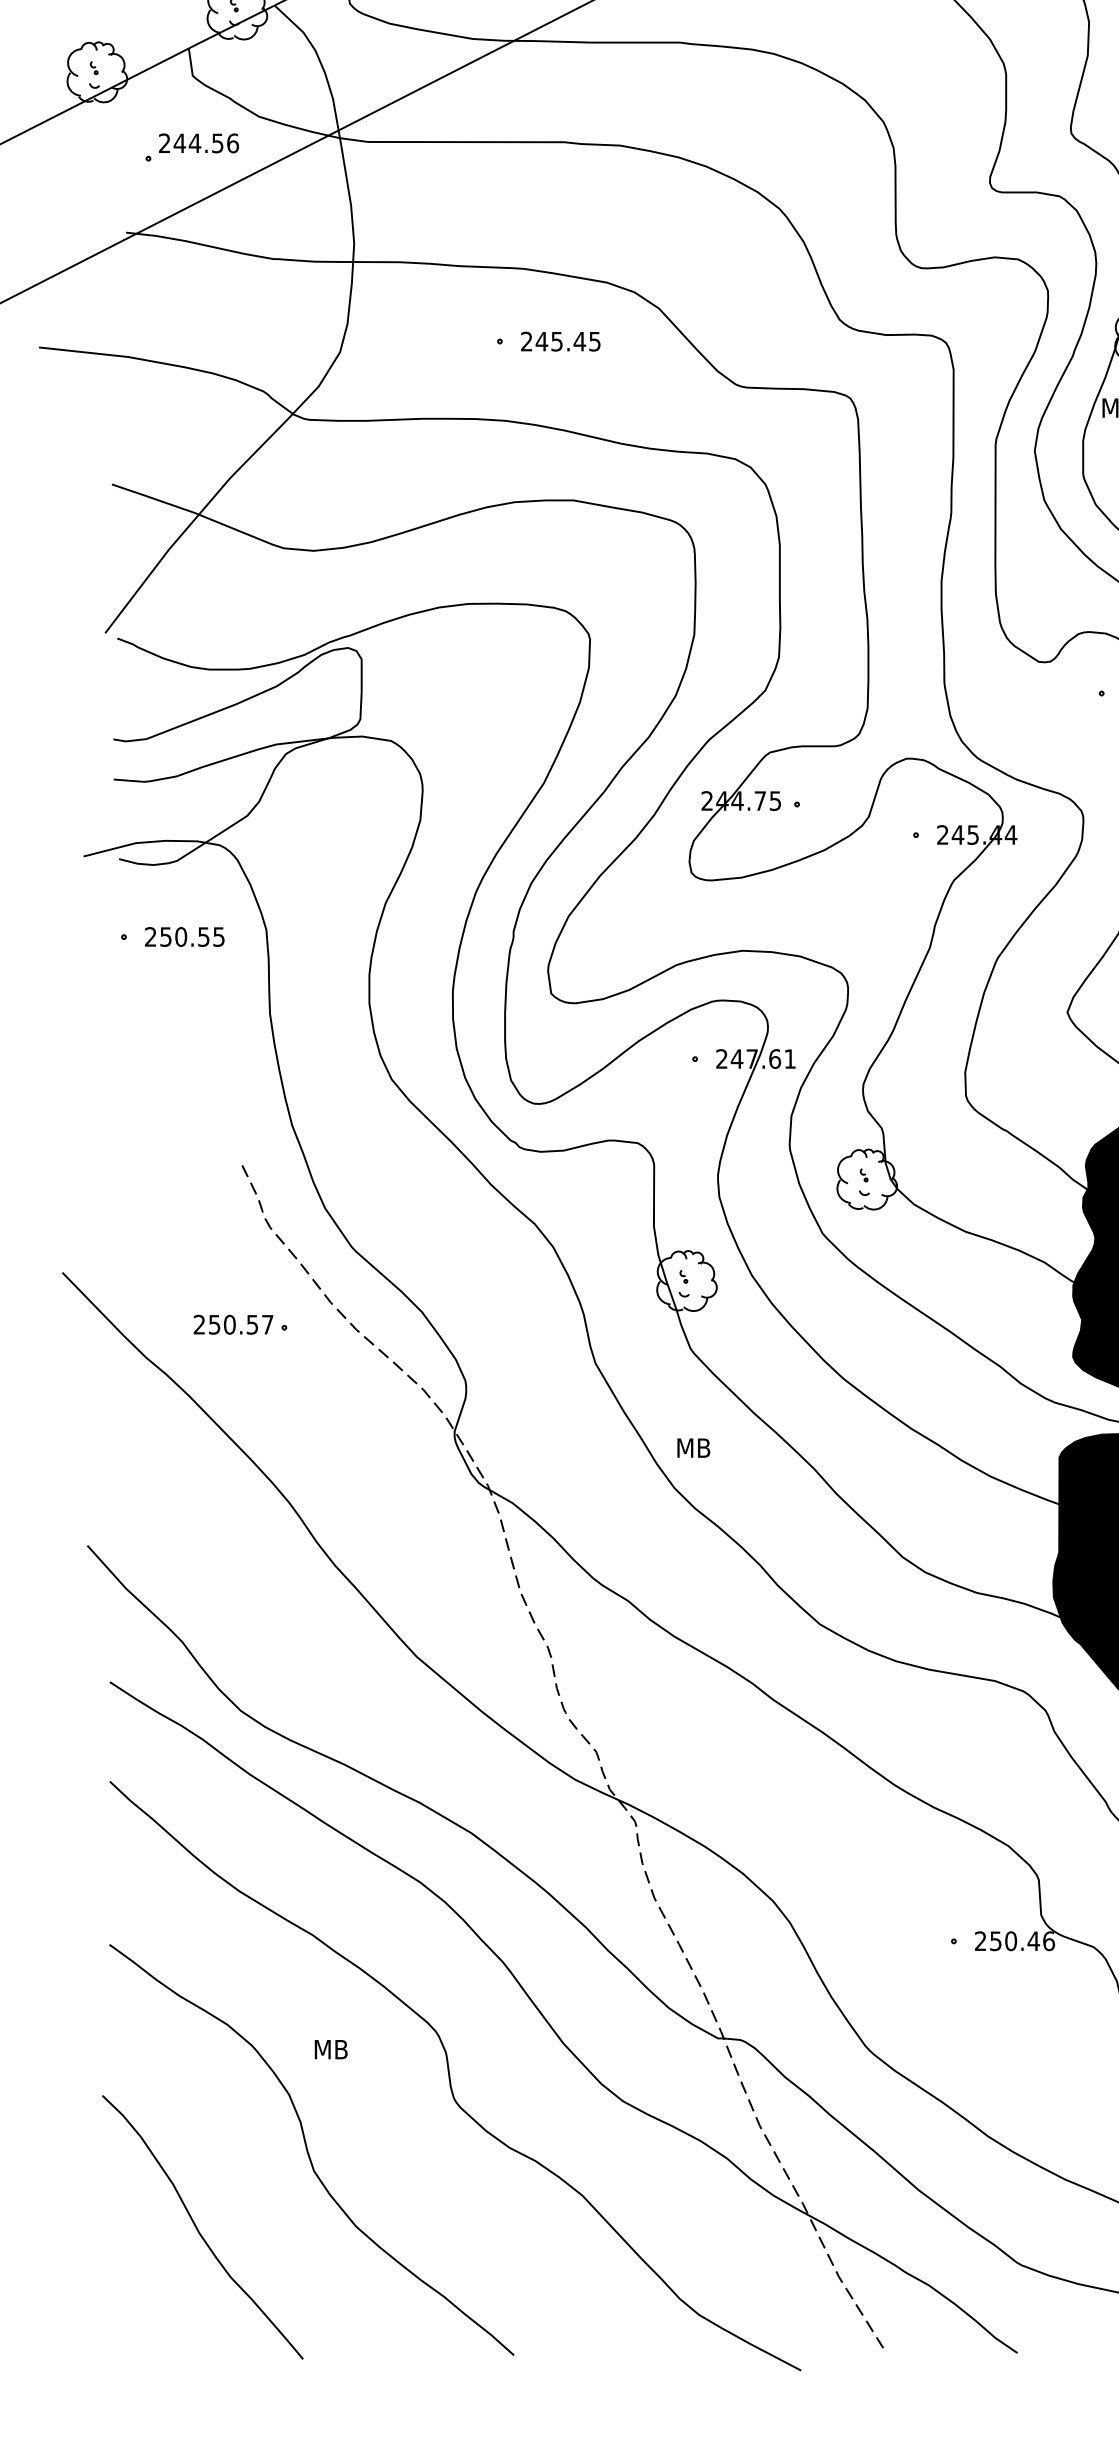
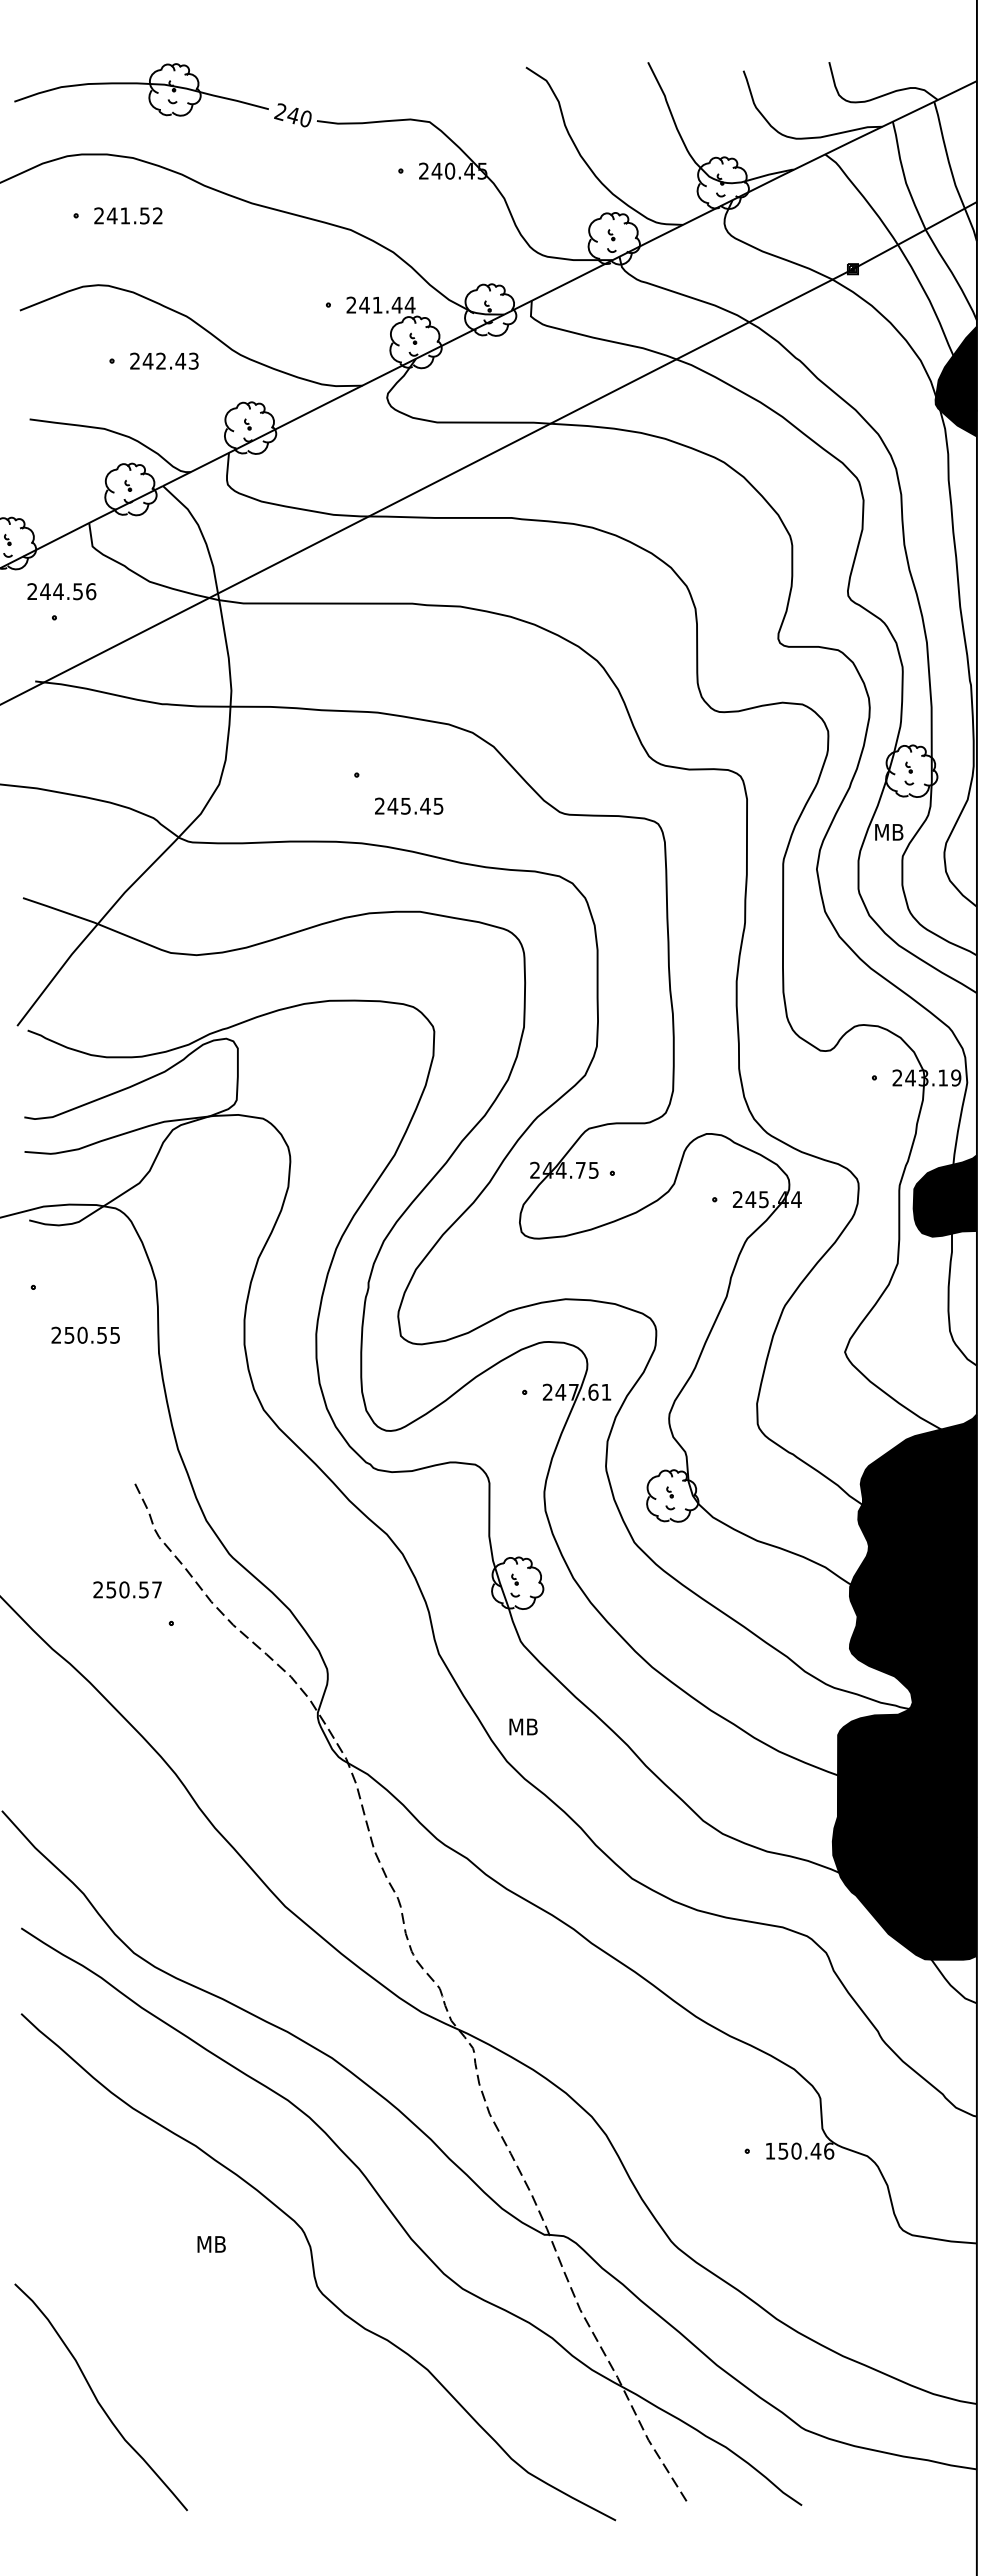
text: (198, 143) -> (61, 591), moved
text: (561, 340) -> (409, 805), moved
text: (184, 936) -> (85, 1334), moved
text: (233, 1324) -> (127, 1589), moved
text: (980, 1940) -> (770, 2150), 250.46 -> 150.46
curve: (308, 2150) -> (192, 2331), removed

